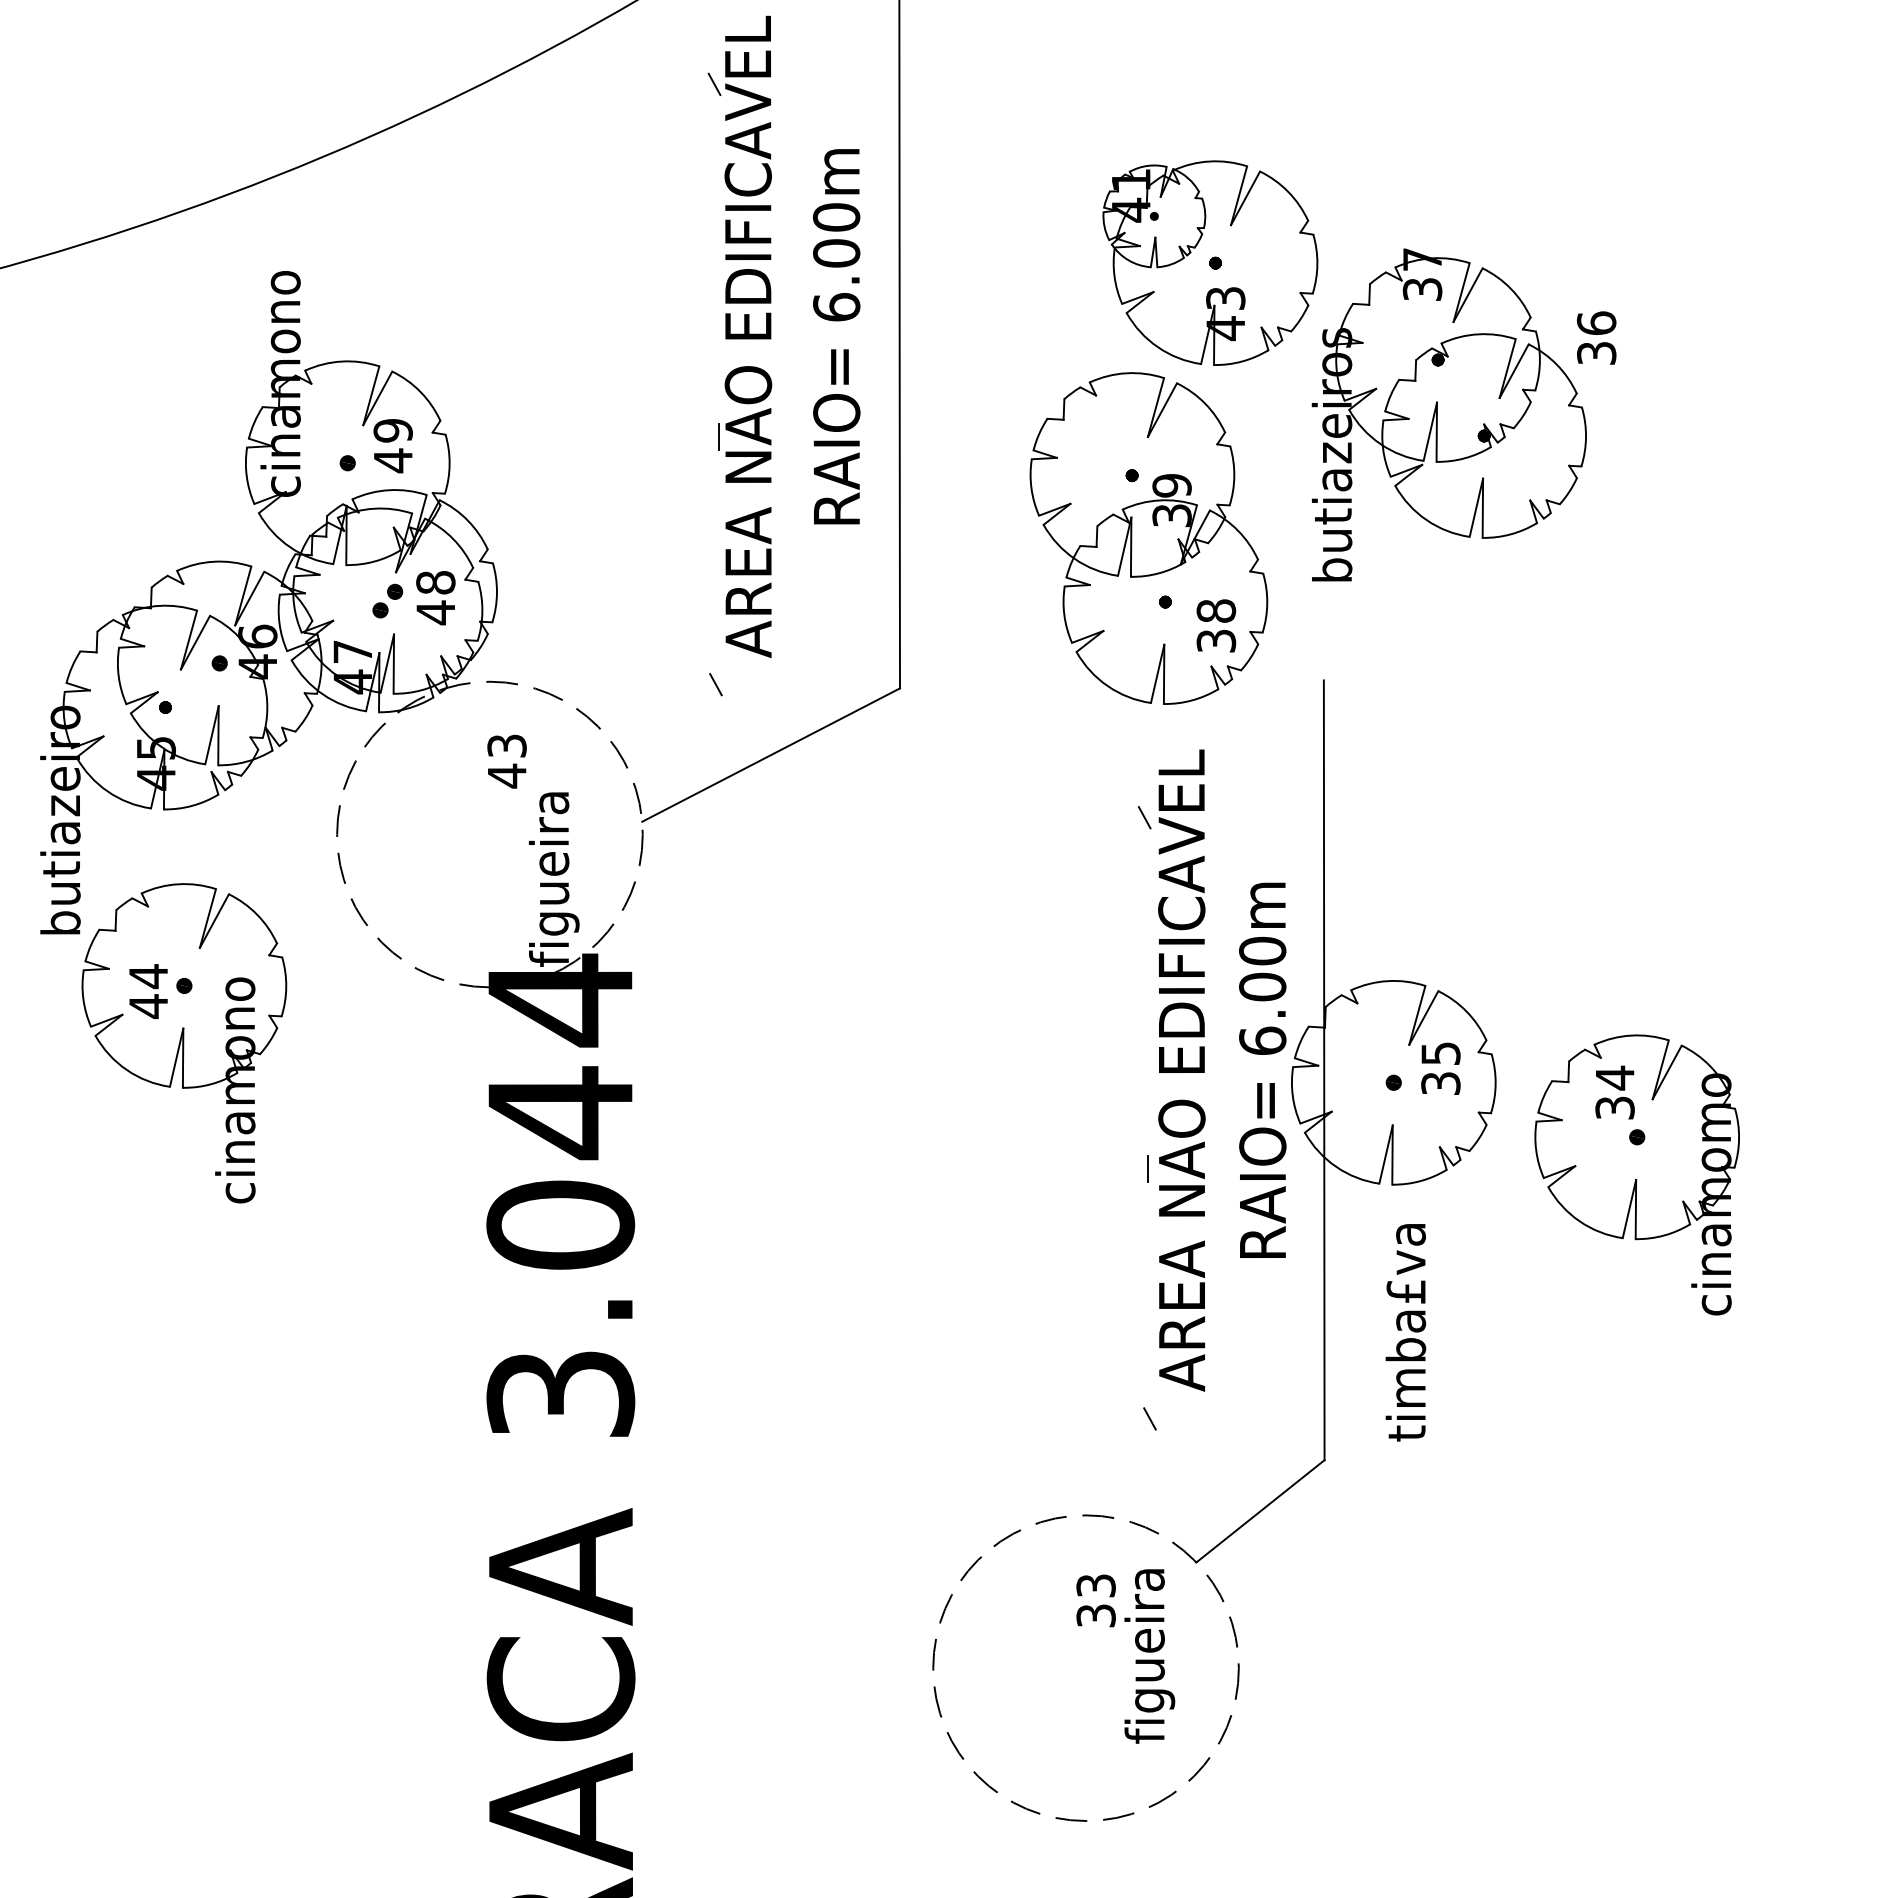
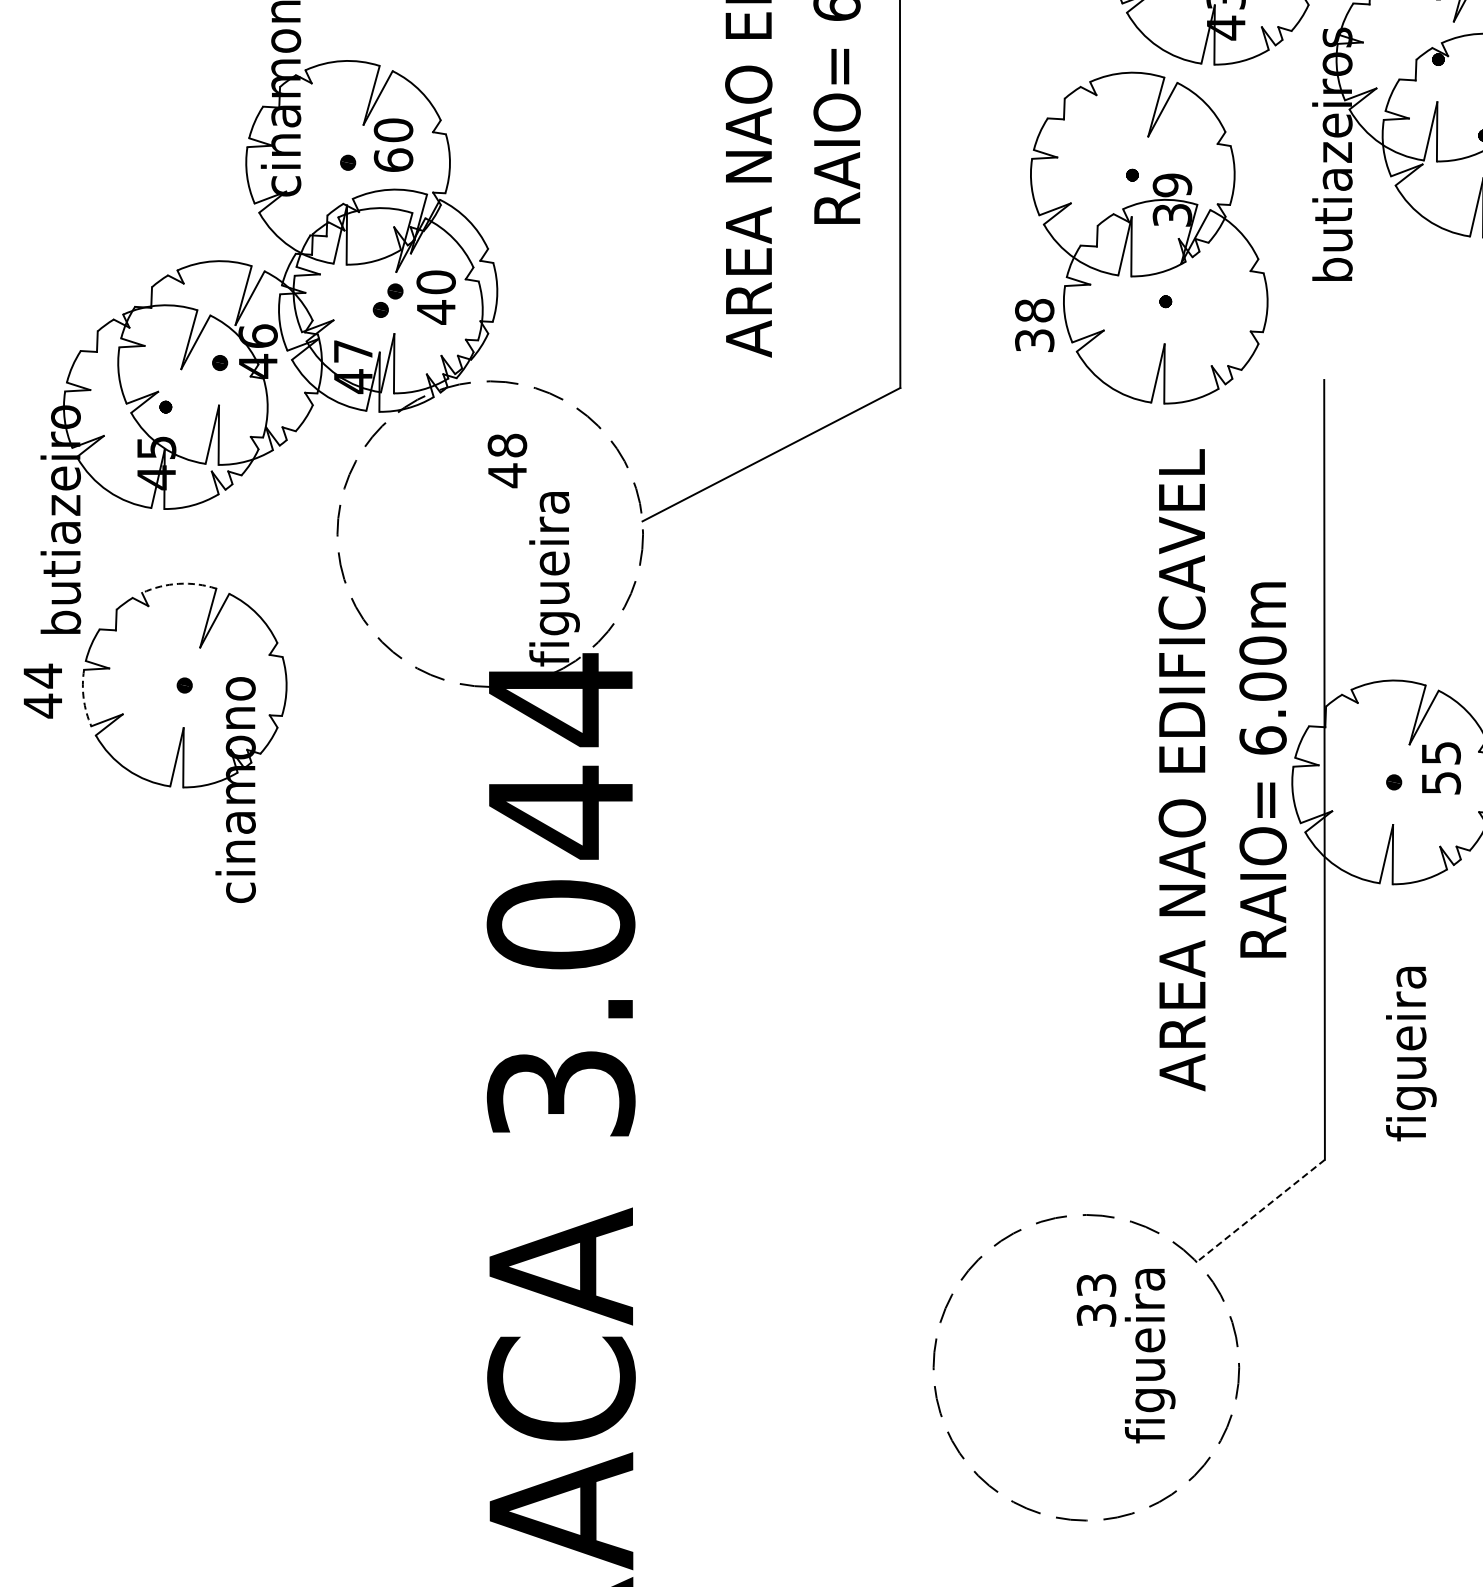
line: (718, 437) -> (718, 137), removed
text: (392, 445) -> (392, 145), 49 -> 60
text: (435, 582) -> (435, 282), 48 -> 40
text: (1216, 625) -> (1034, 325), moved
line: (715, 684) -> (715, 384), removed
text: (506, 745) -> (506, 445), 43 -> 48
line: (1144, 817) -> (1144, 517), removed
arc: (178, 884) -> (178, 584), solid -> dashed
text: (148, 991) -> (42, 691), moved
arc: (83, 999) -> (83, 699), solid -> dashed
text: (1440, 1083) -> (1440, 783), 35 -> 55
line: (1148, 1168) -> (1148, 868), removed
text: (1410, 1332) -> (1410, 1032), timba£va -> figueira
line: (1149, 1418) -> (1149, 1118), removed
line: (1260, 1511) -> (1260, 1211), solid -> dashed

